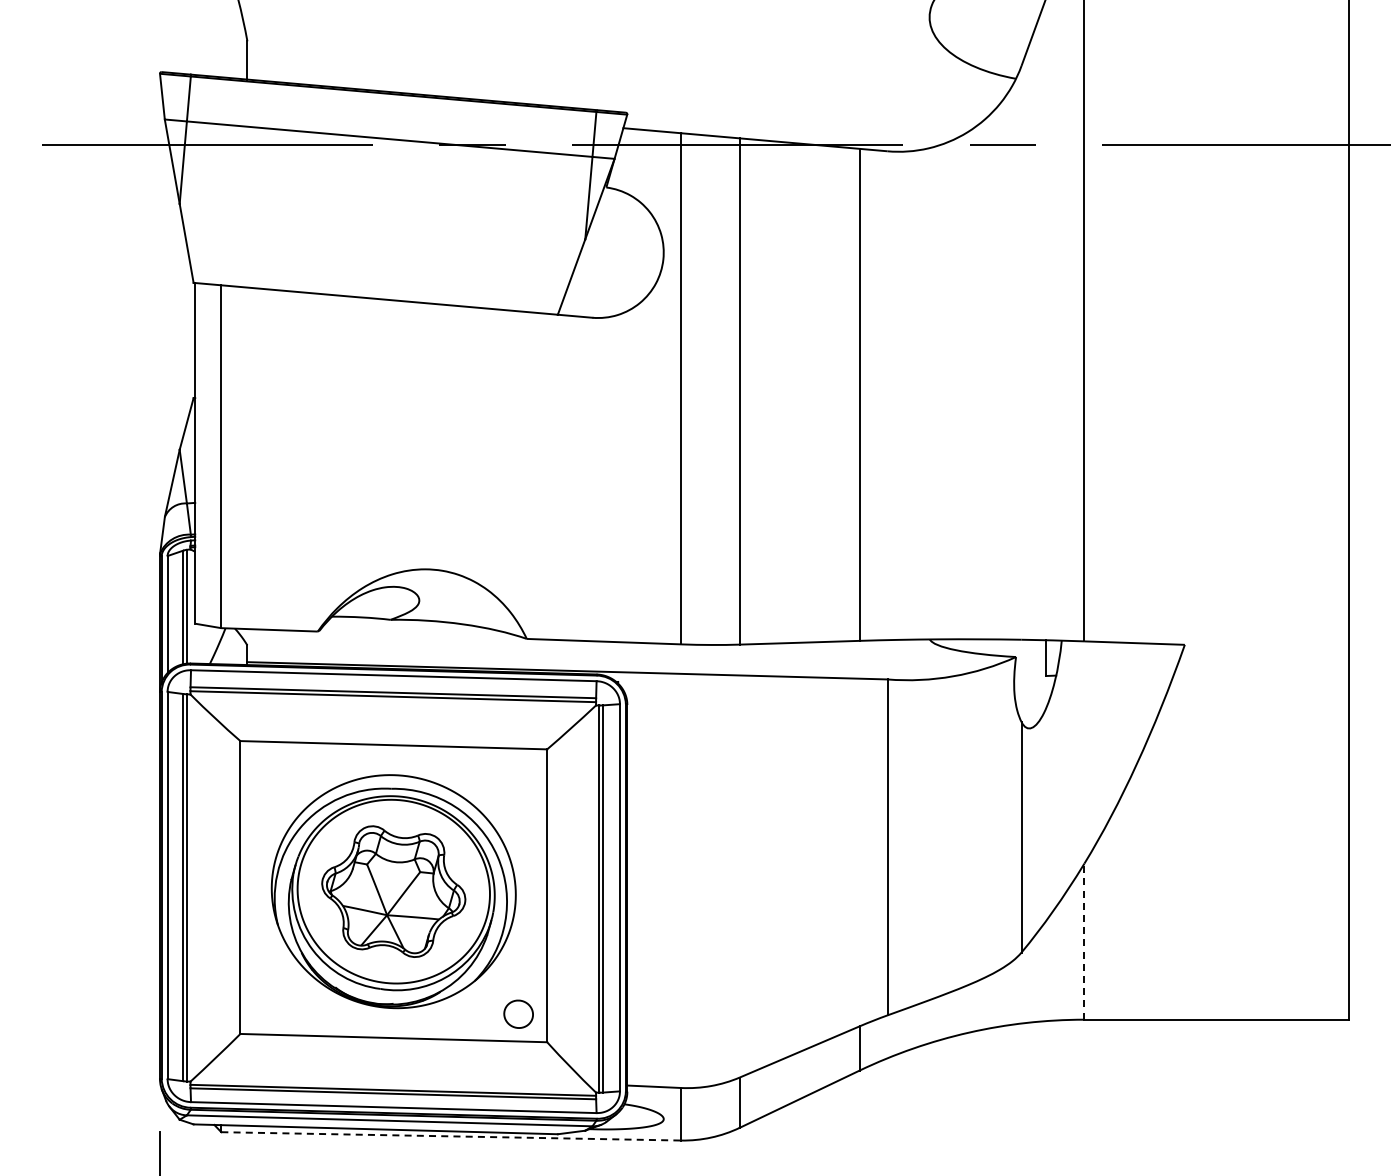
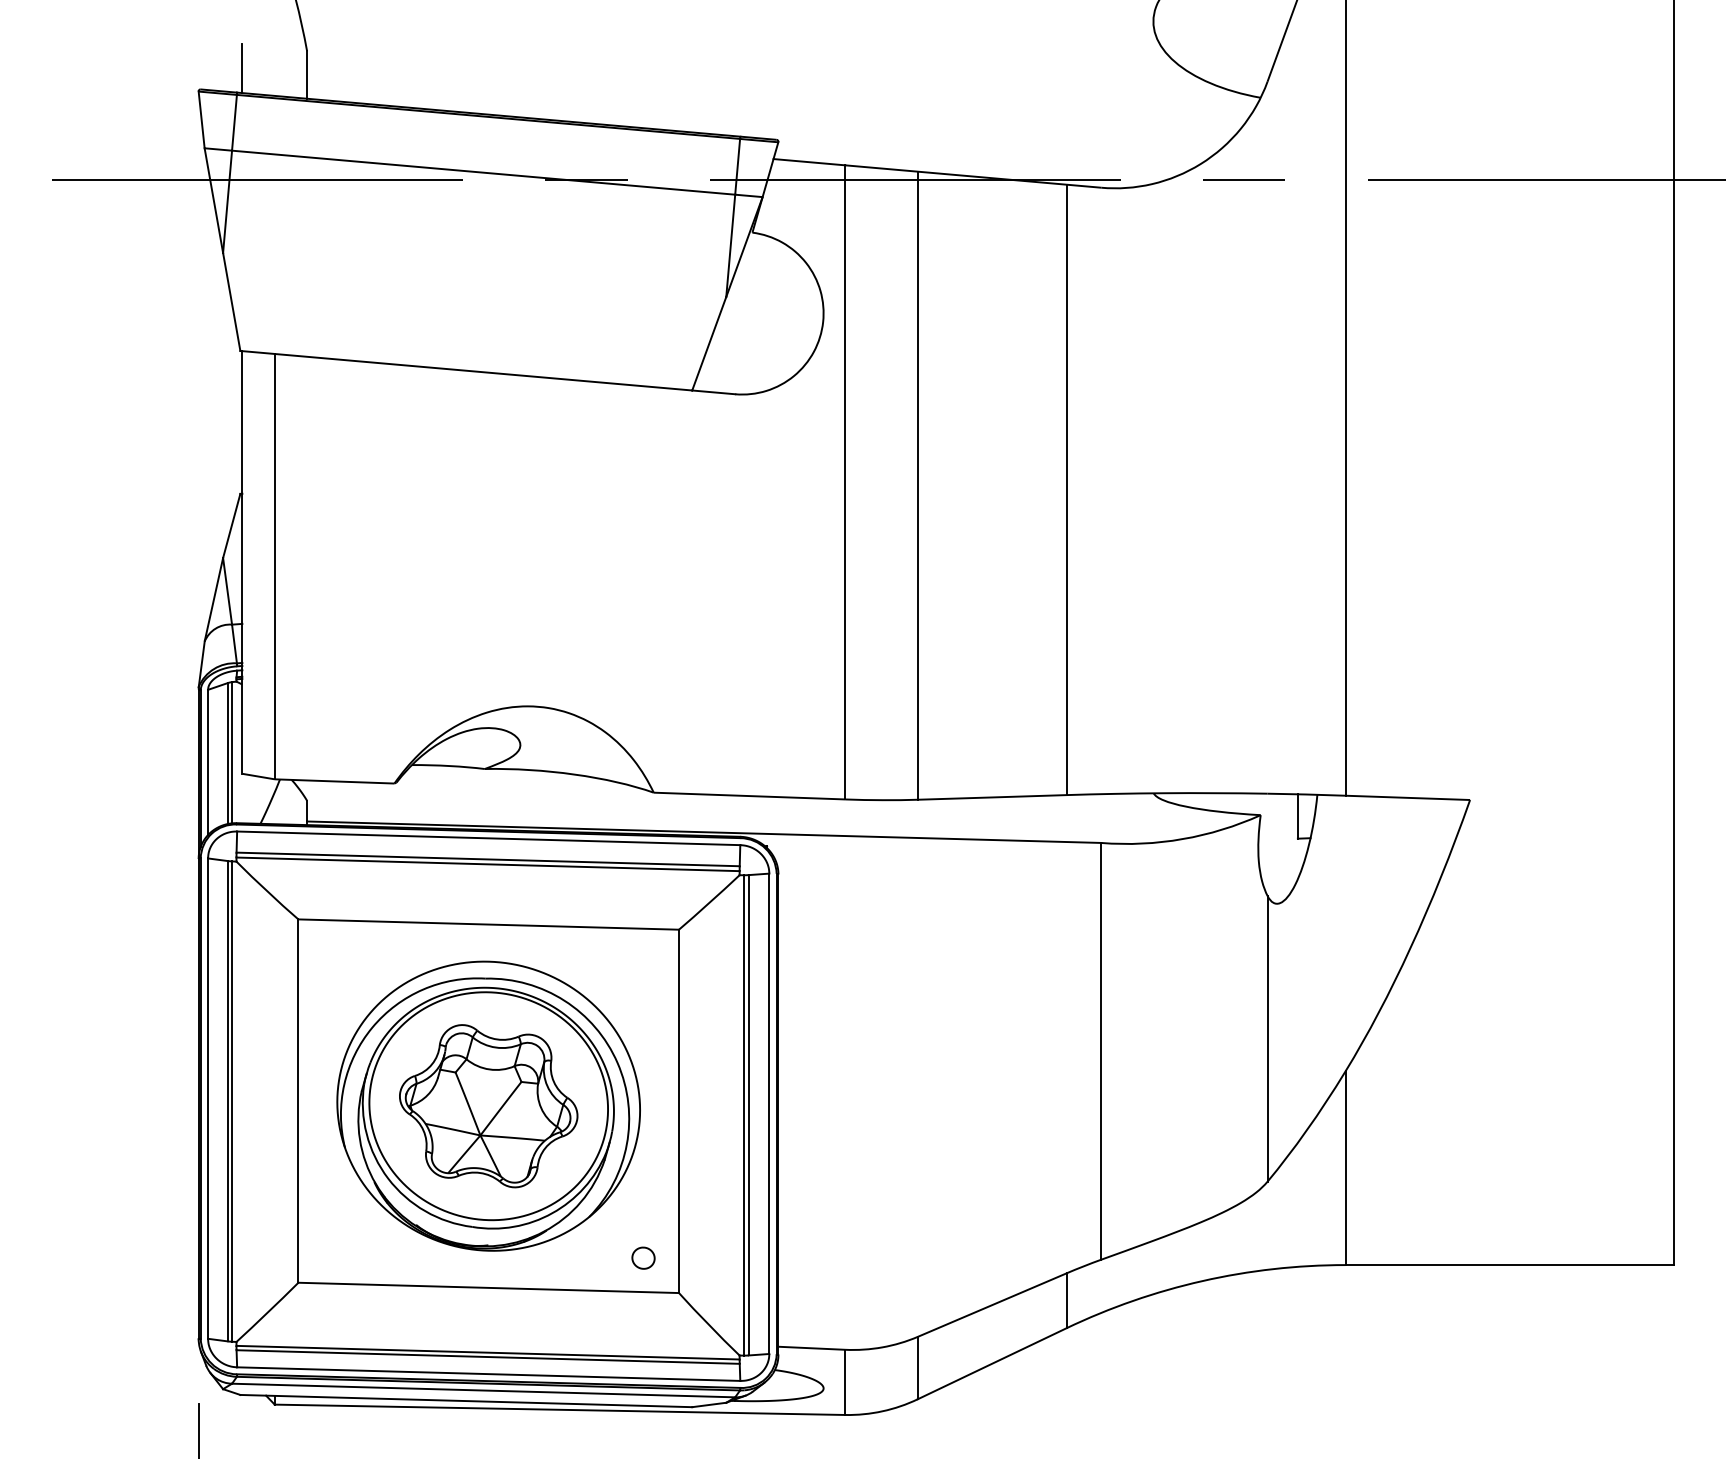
line: (195, 55) -> (242, 68), added
line: (1084, 941) -> (1345, 1168), dashed -> solid
part: (518, 1013) -> (643, 1257), size x0.62
line: (451, 1136) -> (560, 1409), dashed -> solid

